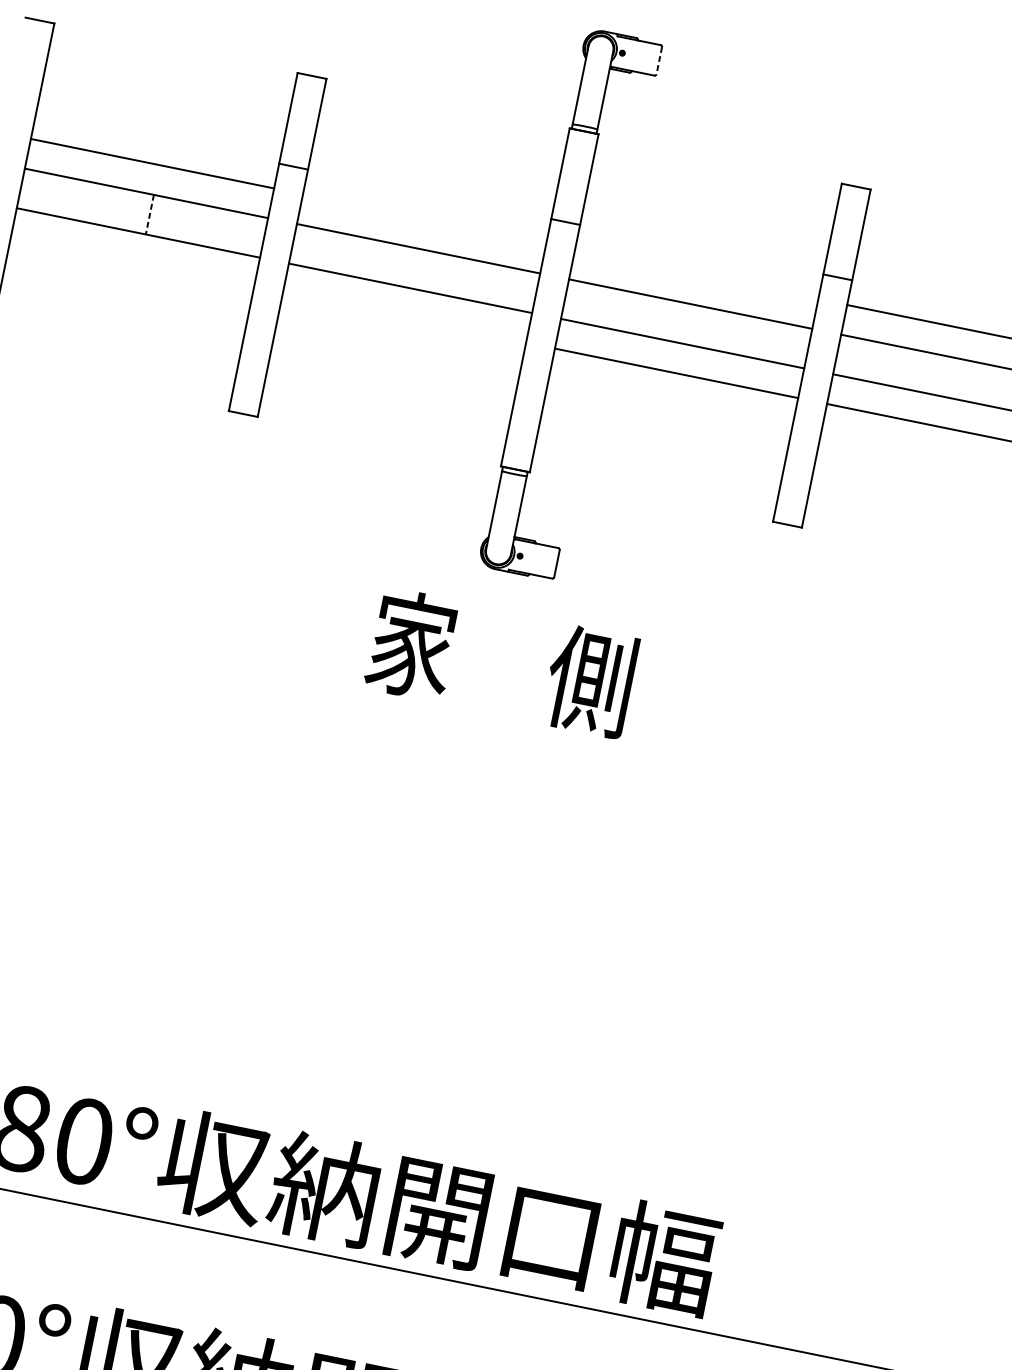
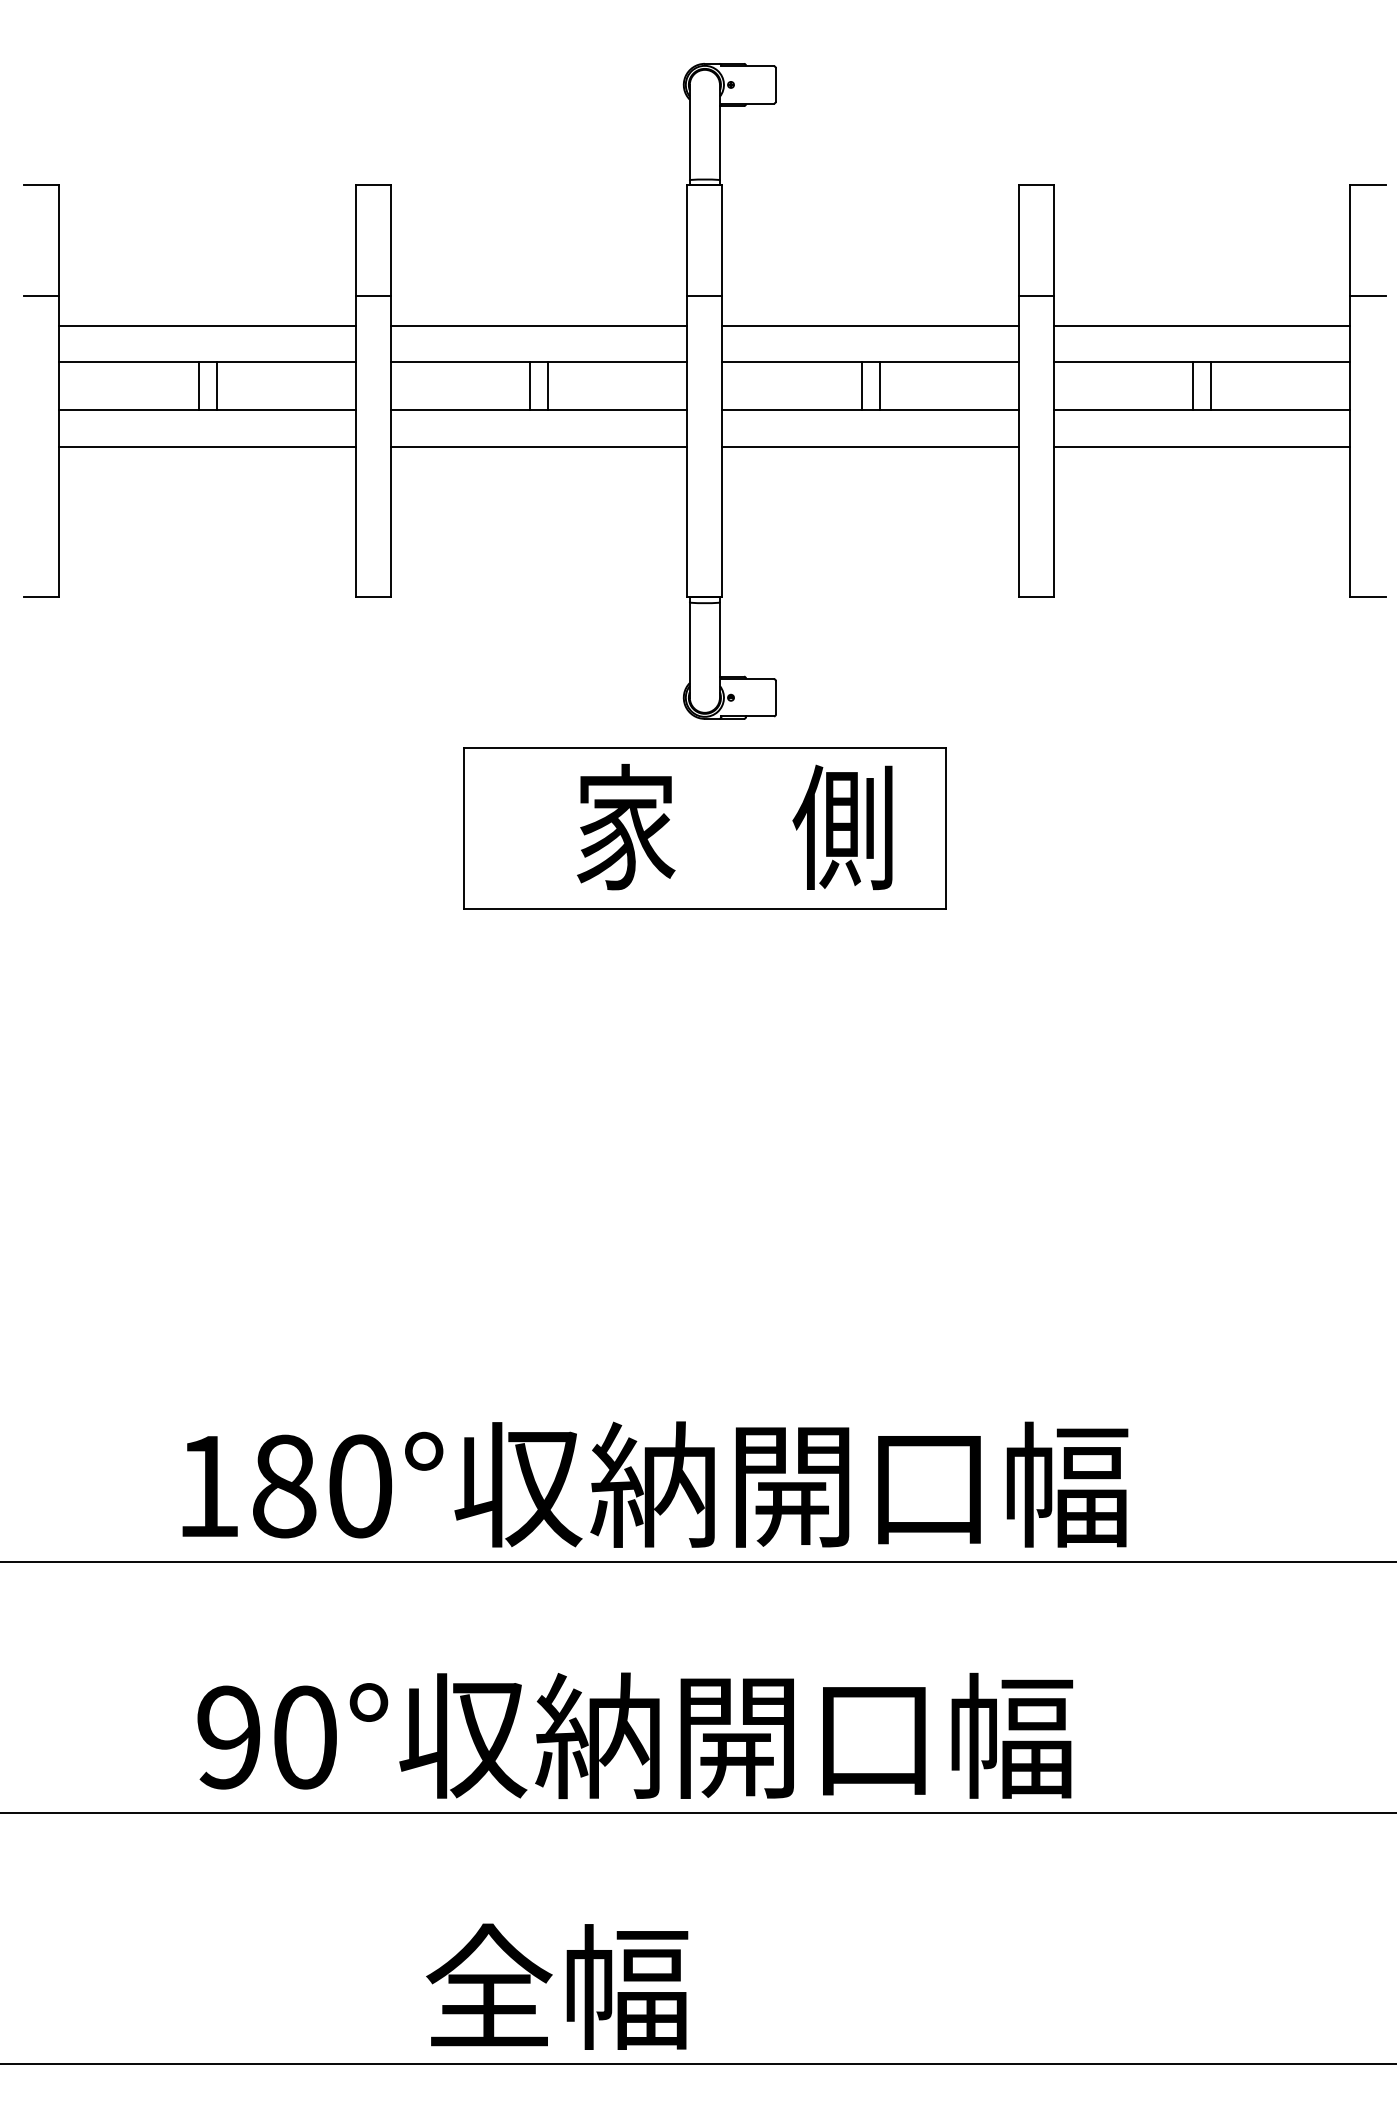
line: (659, 60) -> (776, 84), dashed -> solid
line: (21, 110) -> (41, 295), added
line: (134, 211) -> (198, 386), added
line: (149, 214) -> (216, 386), dashed -> solid
line: (424, 219) -> (538, 326), added
line: (132, 262) -> (207, 446), added
line: (407, 267) -> (530, 386), added
line: (422, 270) -> (548, 386), added
line: (696, 274) -> (870, 326), added
line: (404, 317) -> (538, 446), added
line: (679, 322) -> (861, 386), added
line: (693, 325) -> (879, 386), added
line: (951, 377) -> (1193, 386), added
line: (966, 380) -> (1211, 386), added
part: (476, 659) -> (704, 828), added

